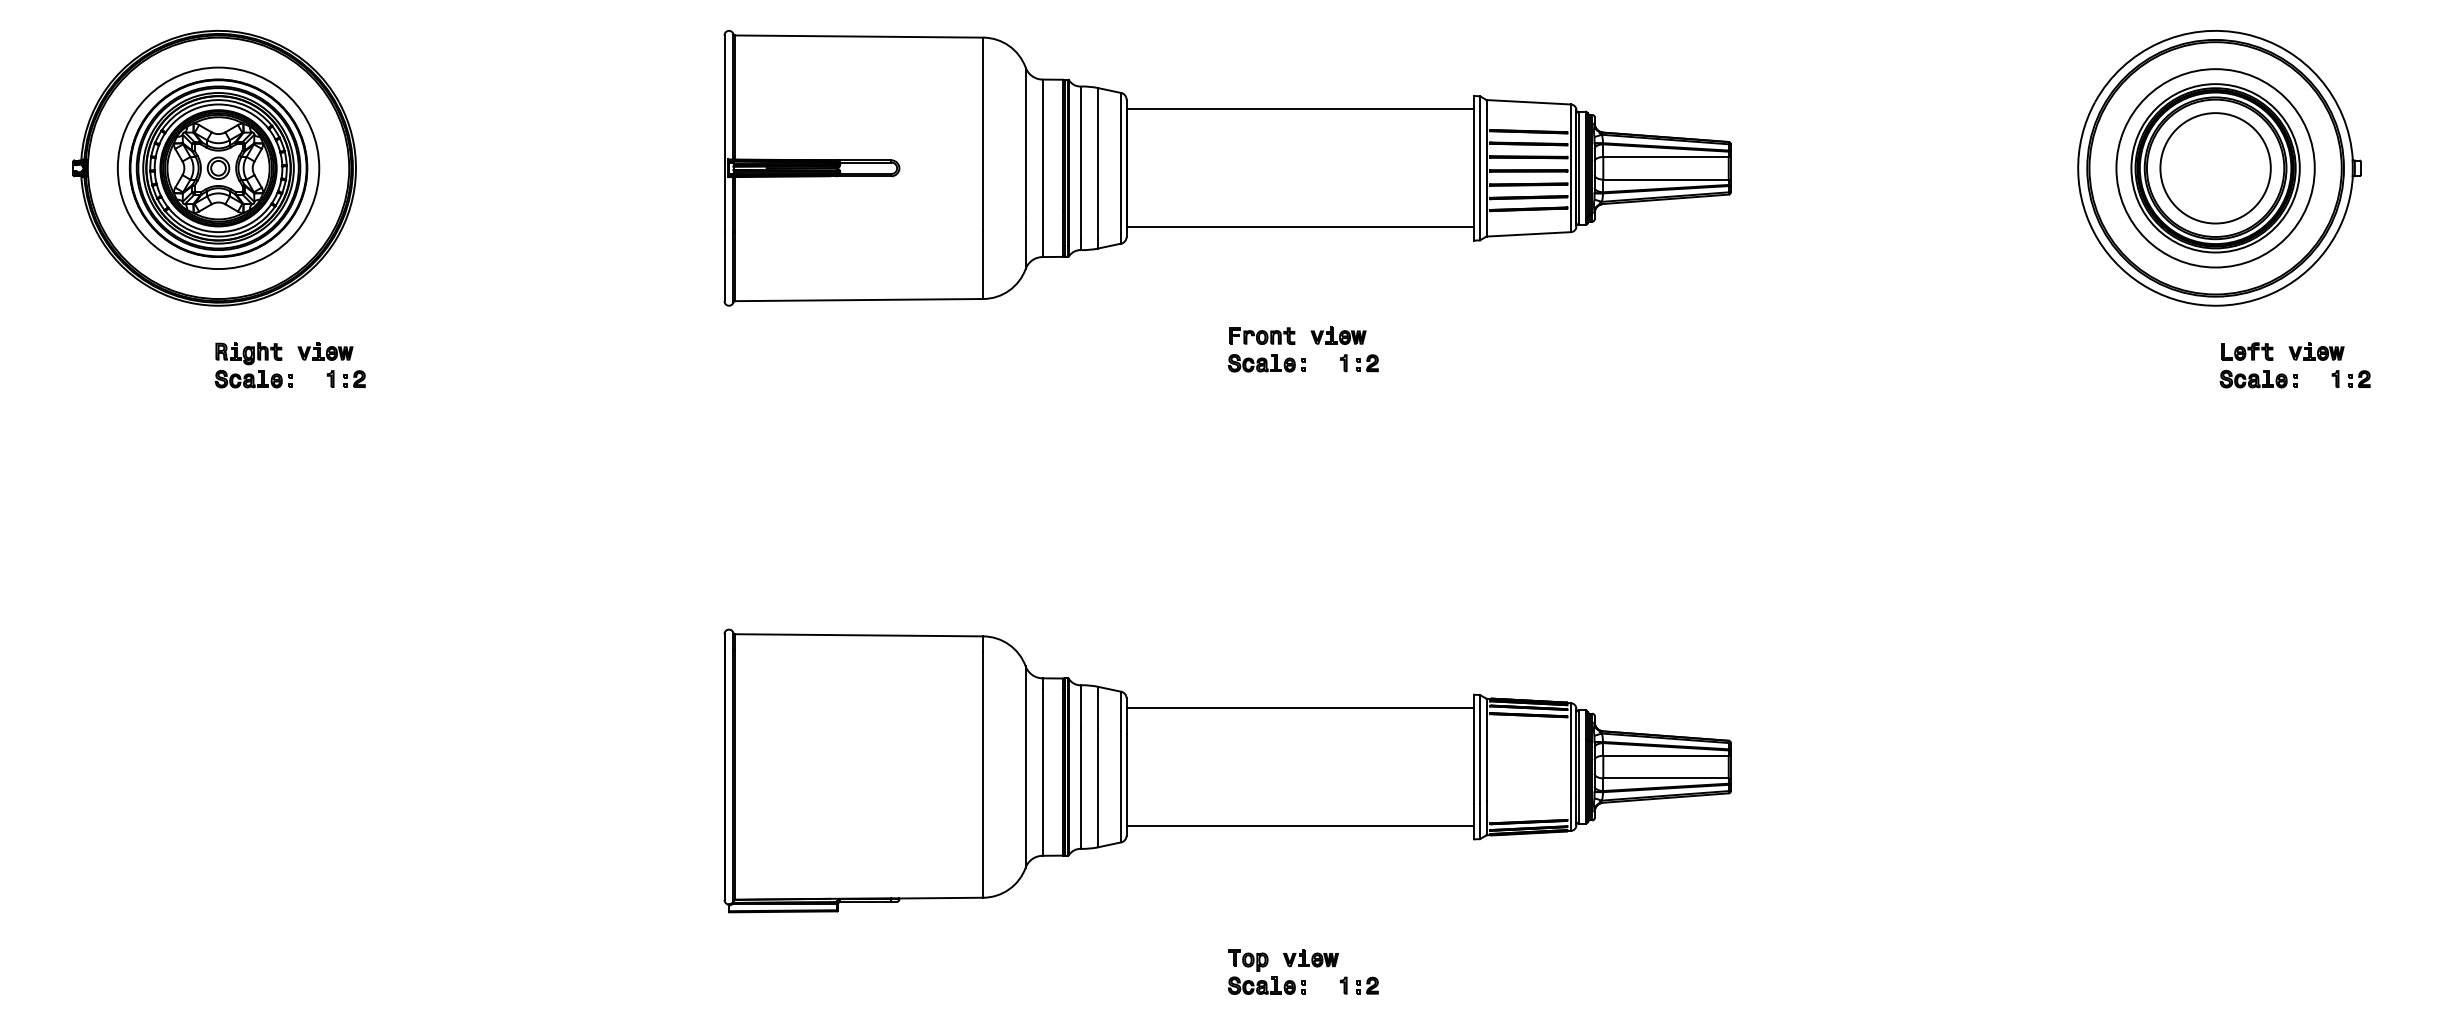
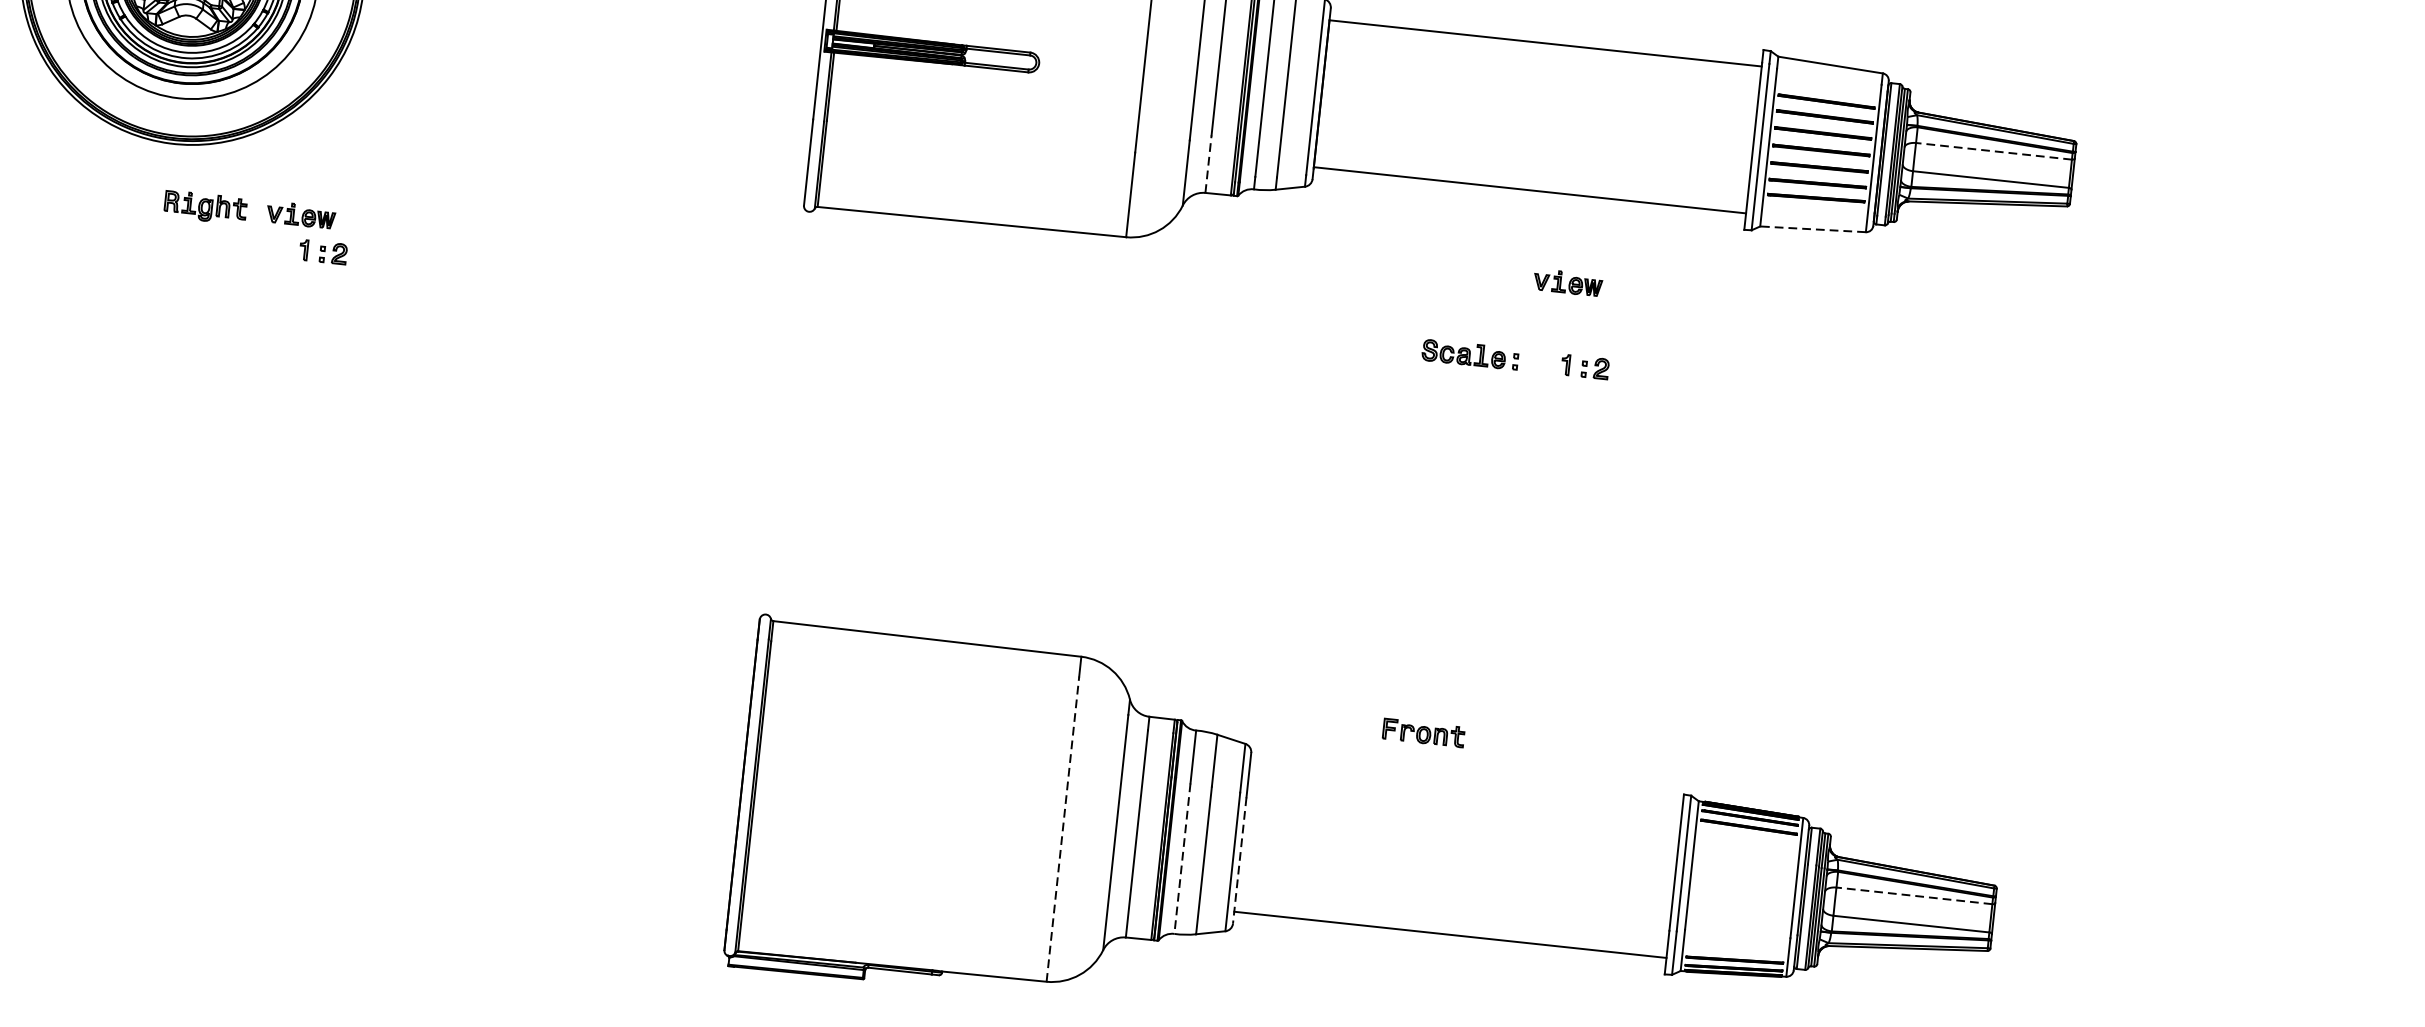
line: (1666, 156) -> (1994, 150), solid -> dashed
line: (1042, 233) -> (1208, 163), solid -> dashed
line: (1528, 234) -> (1812, 229), solid -> dashed
part: (1262, 335) -> (1424, 732), moved
part: (1338, 335) -> (1568, 282), moved
part: (253, 378) -> (208, 239), removed
line: (1300, 708) -> (1466, 788), removed
line: (1666, 755) -> (1915, 895), solid -> dashed
line: (983, 775) -> (1063, 829), solid -> dashed
line: (1126, 784) -> (1239, 859), solid -> dashed
line: (1080, 788) -> (1181, 858), solid -> dashed

